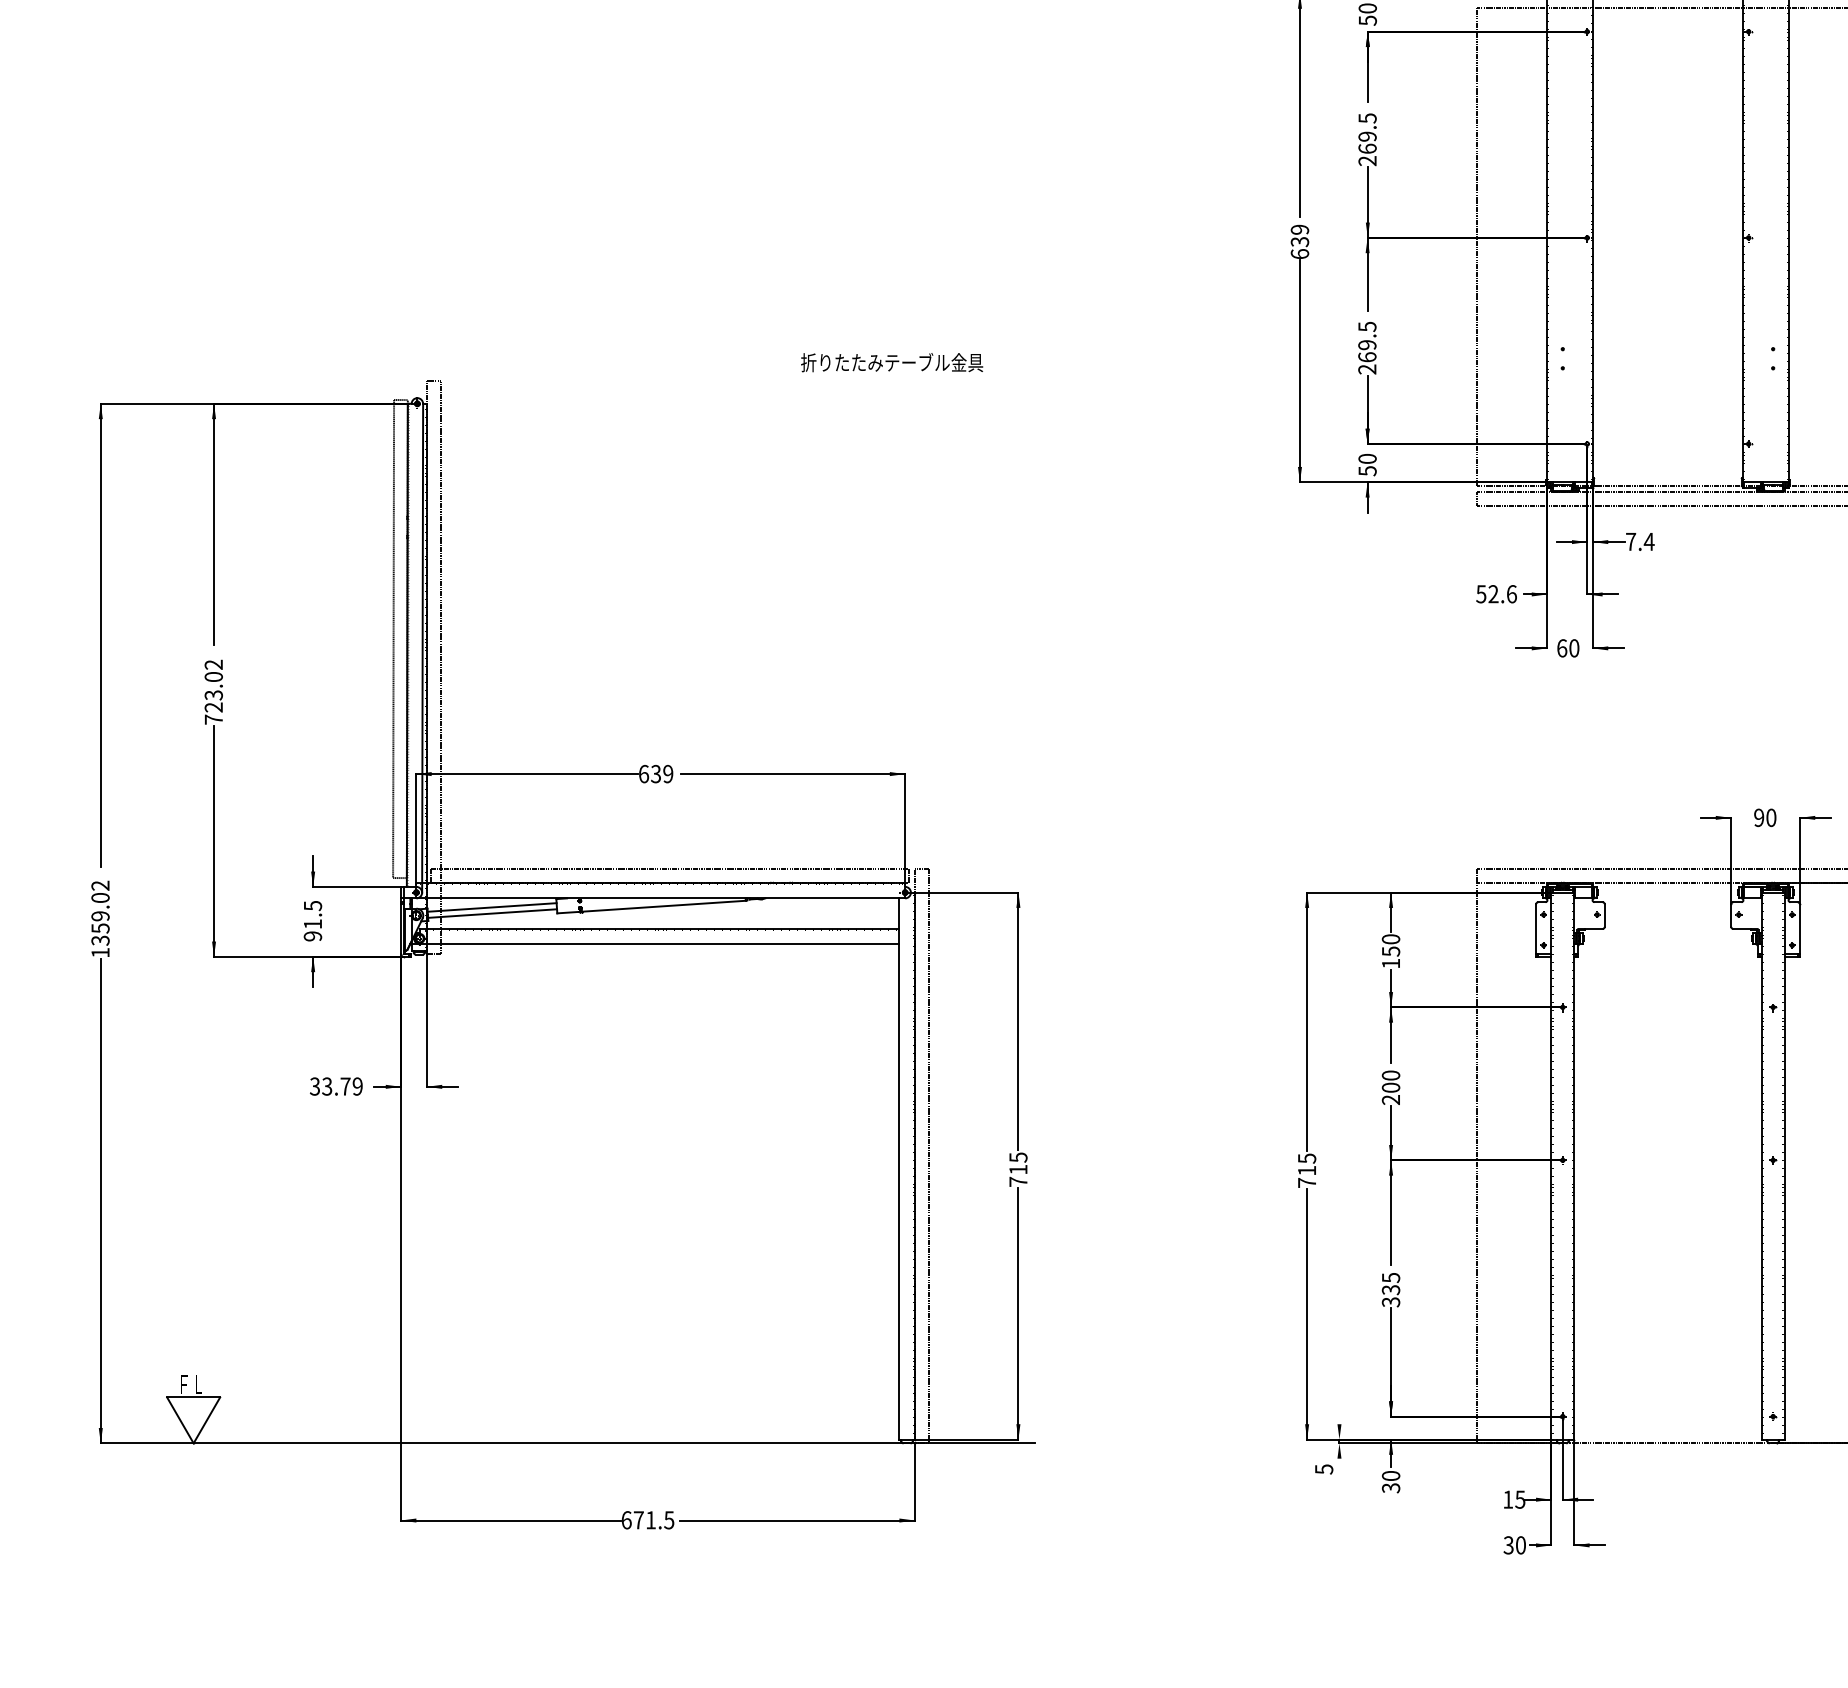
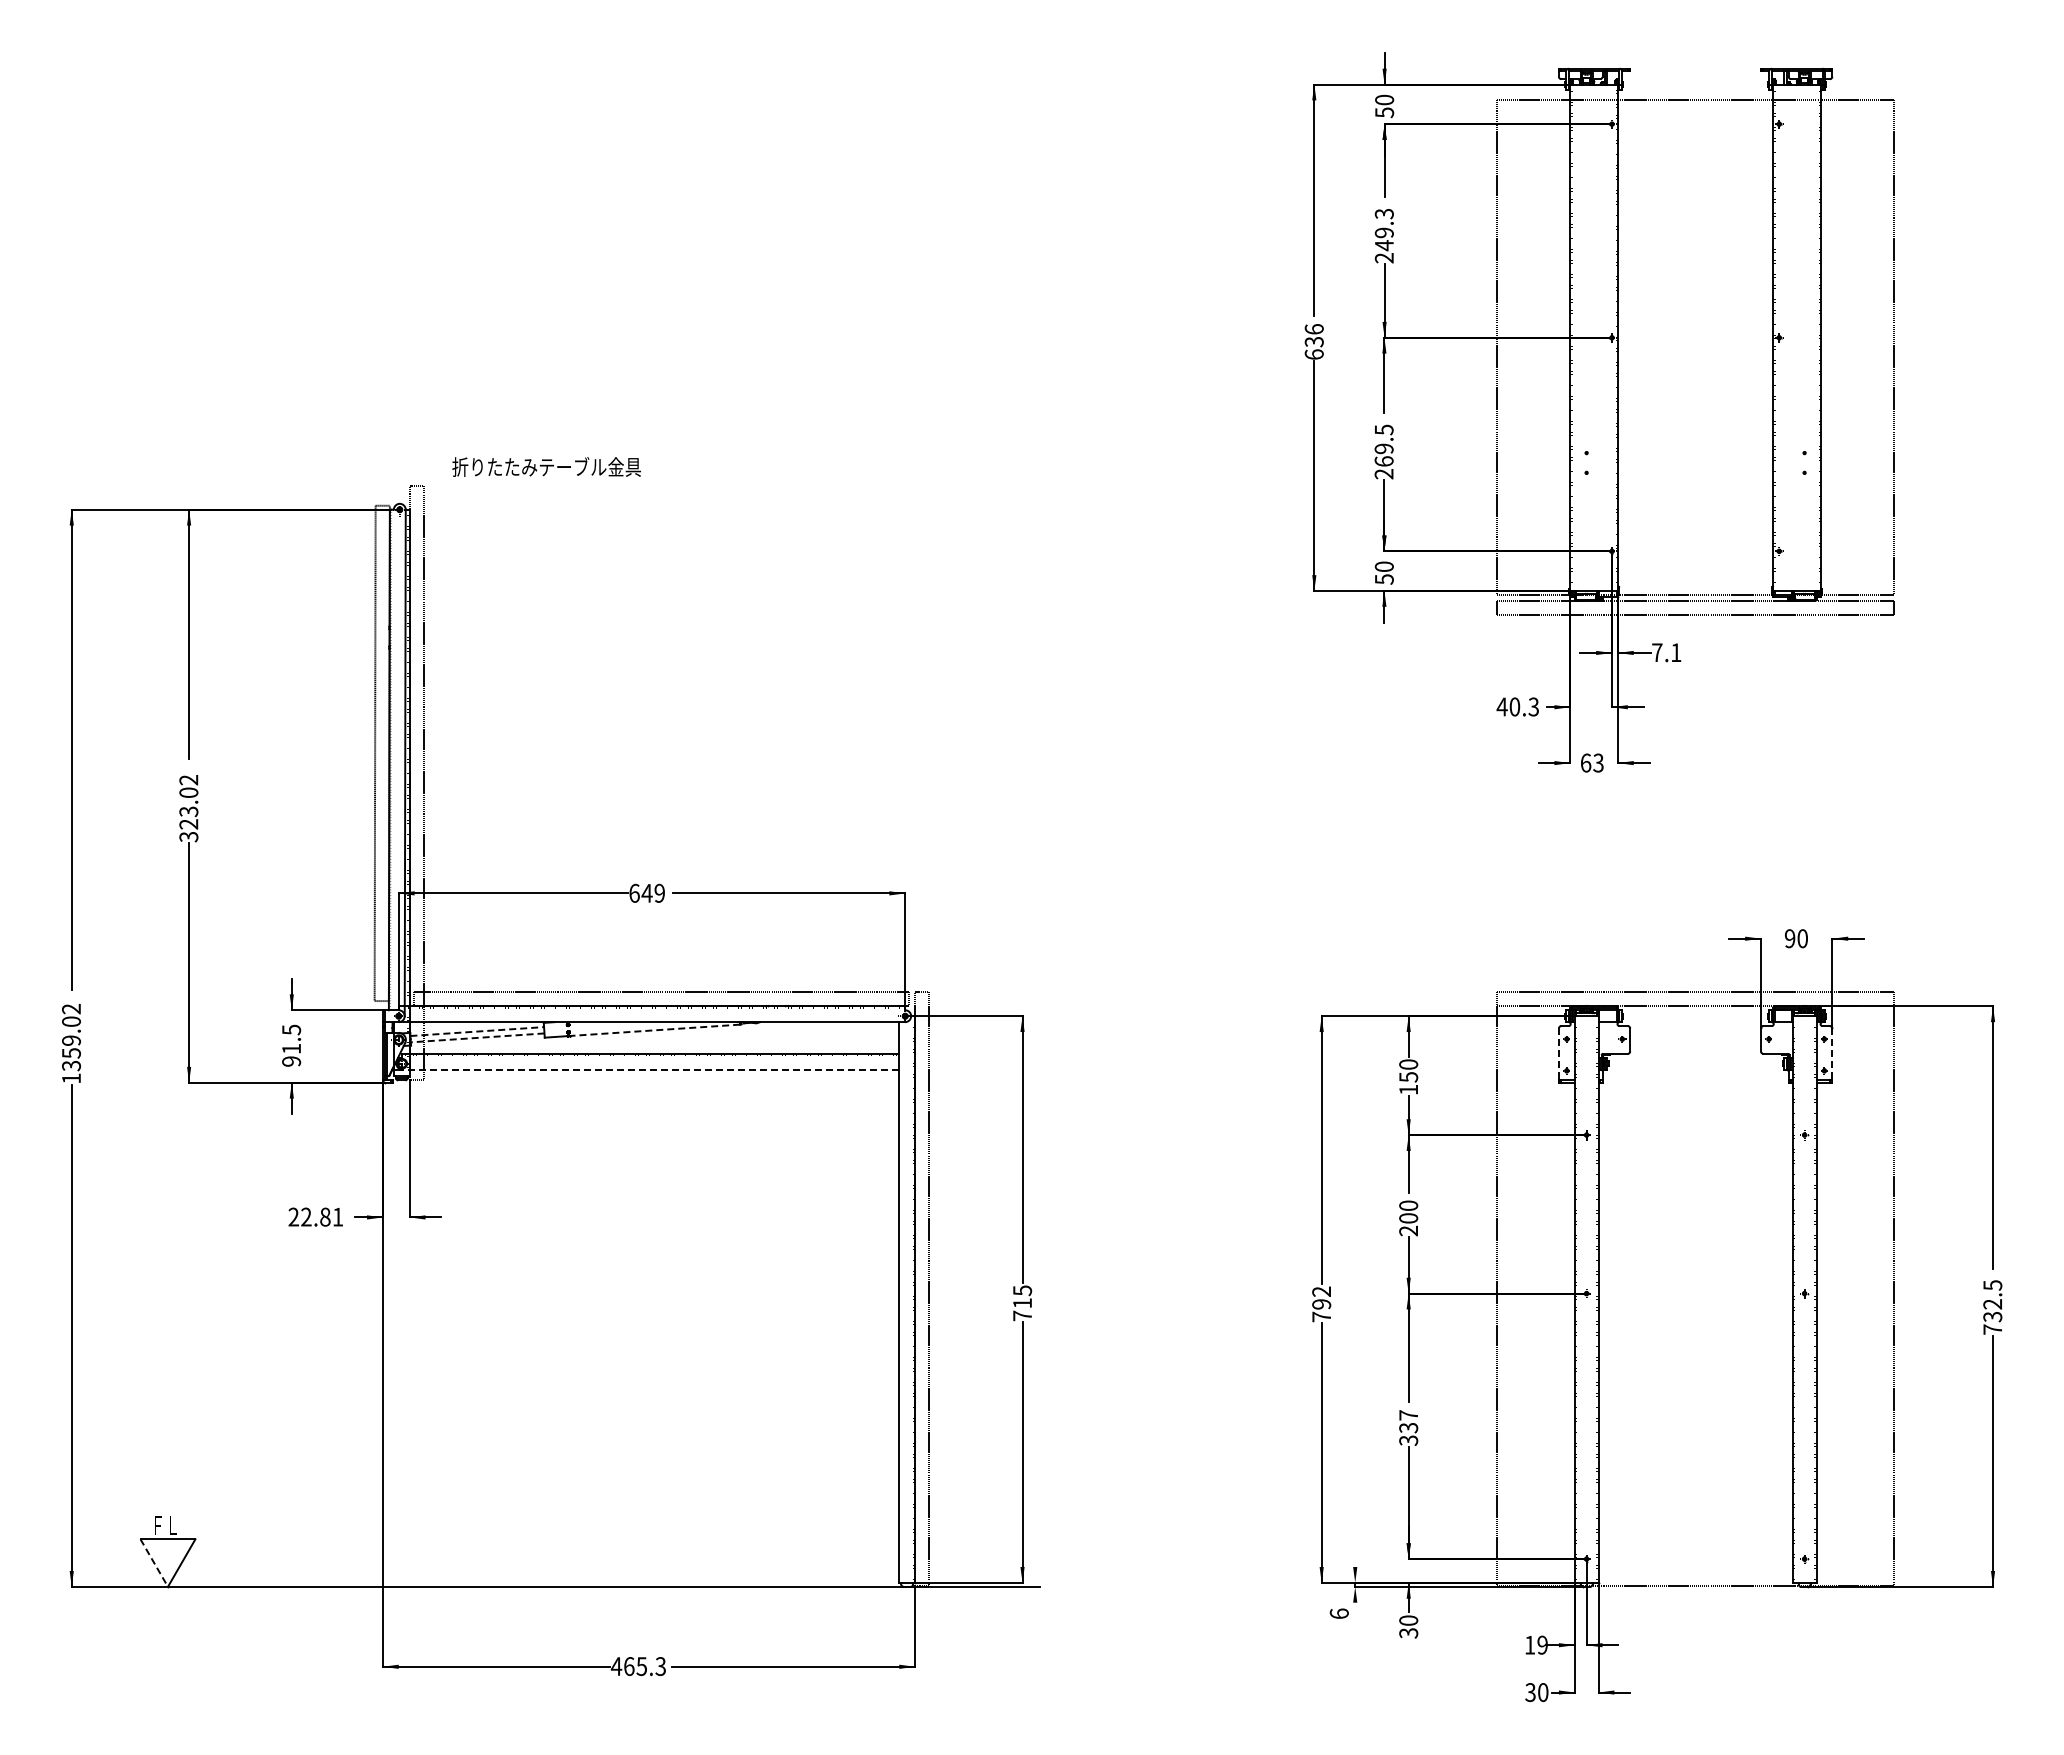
text: (1366, 133) -> (1383, 229), 269.5 -> 249.3
text: (1299, 229) -> (1313, 329), 639 -> 636
text: (891, 362) -> (546, 466), moved
text: (1648, 541) -> (1675, 652), 7.4 -> 7.1
text: (1496, 593) -> (1517, 706), 52.6 -> 40.3
text: (1574, 647) -> (1598, 762), 60 -> 63
text: (213, 719) -> (188, 836), 723.02 -> 323.02
text: (655, 773) -> (646, 892), 639 -> 649
line: (663, 906) -> (654, 1030), solid -> dashed
line: (492, 907) -> (477, 1031), solid -> dashed
line: (492, 913) -> (477, 1037), solid -> dashed
line: (1535, 929) -> (1558, 1054), solid -> dashed
line: (1800, 929) -> (1832, 1054), solid -> dashed
line: (659, 944) -> (650, 1069), solid -> dashed
text: (336, 1085) -> (315, 1216), 33.79 -> 22.81
text: (1306, 1164) -> (1321, 1297), 715 -> 792
text: (1390, 1278) -> (1408, 1415), 335 -> 337
line: (180, 1420) -> (154, 1563), solid -> dashed
text: (1323, 1469) -> (1338, 1613), 5 -> 6
text: (1520, 1499) -> (1542, 1644), 15 -> 19
text: (646, 1520) -> (637, 1666), 671.5 -> 465.3

